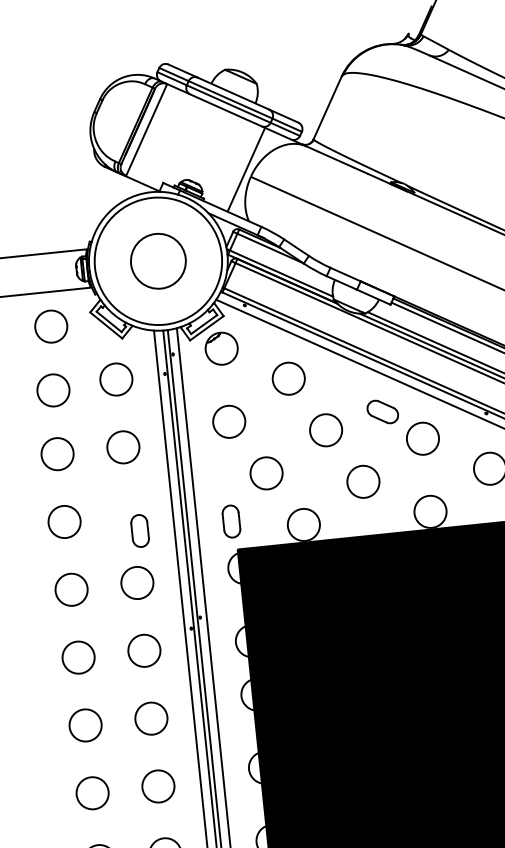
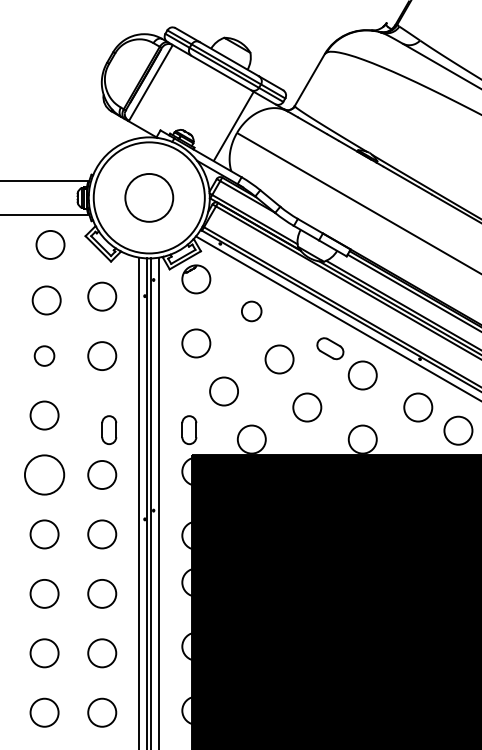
circle: (288, 378) -> (251, 311), size x0.7
circle: (57, 453) -> (44, 355), size x0.7
circle: (71, 589) -> (44, 474), size x1.4

